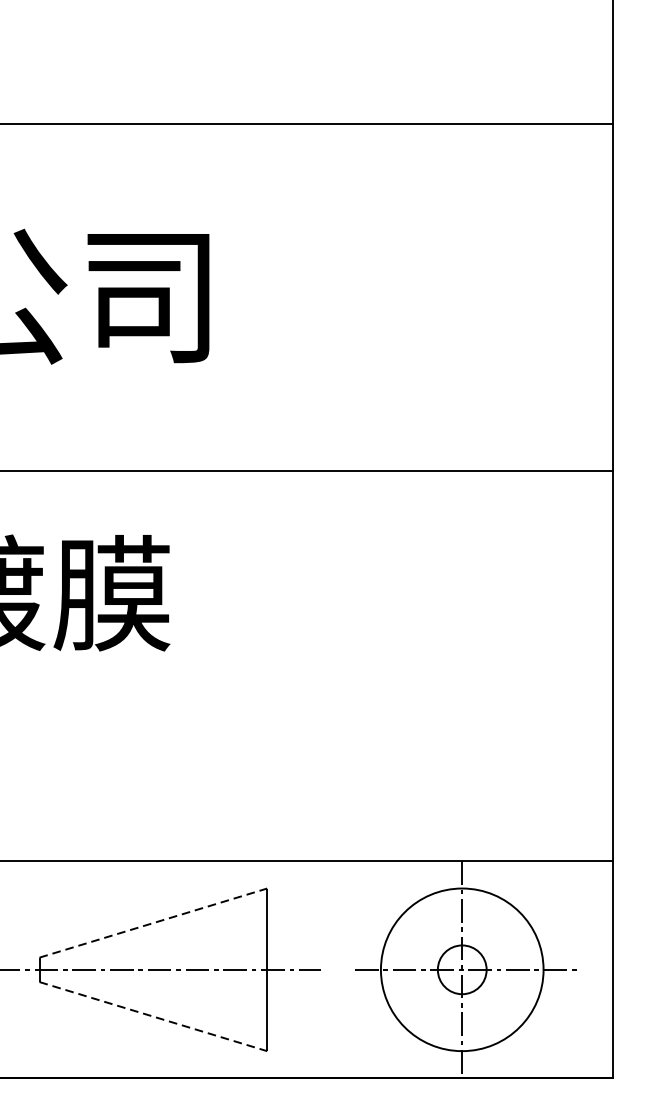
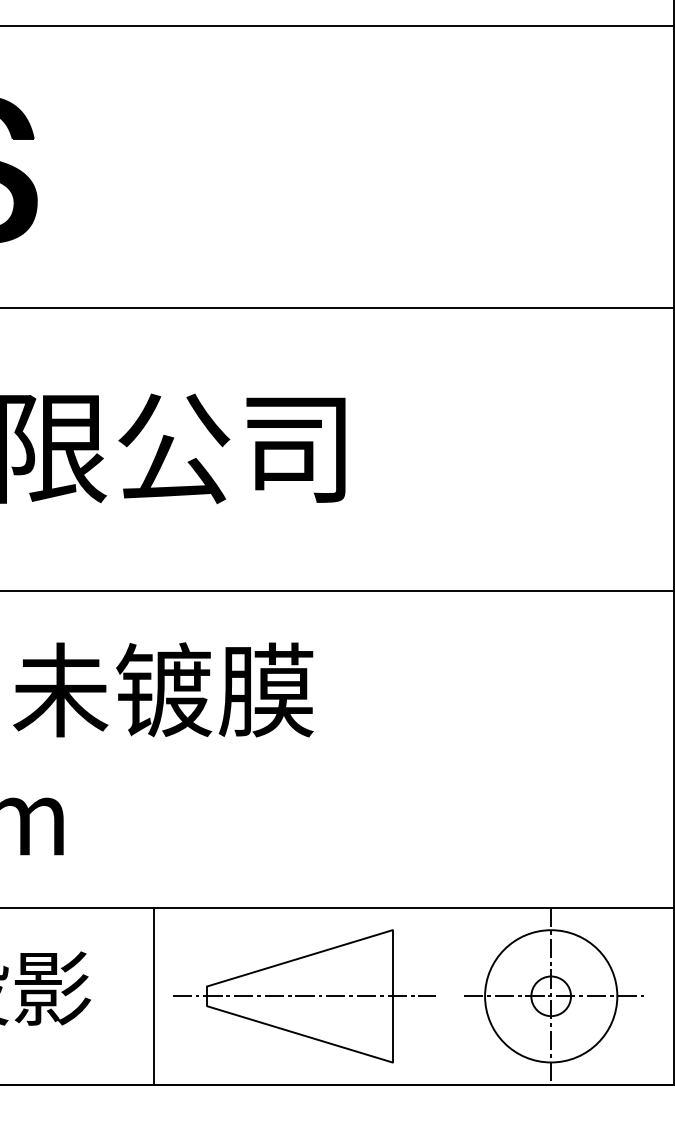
line: (152, 923) -> (299, 958), dashed -> solid
line: (152, 1016) -> (299, 1034), dashed -> solid

